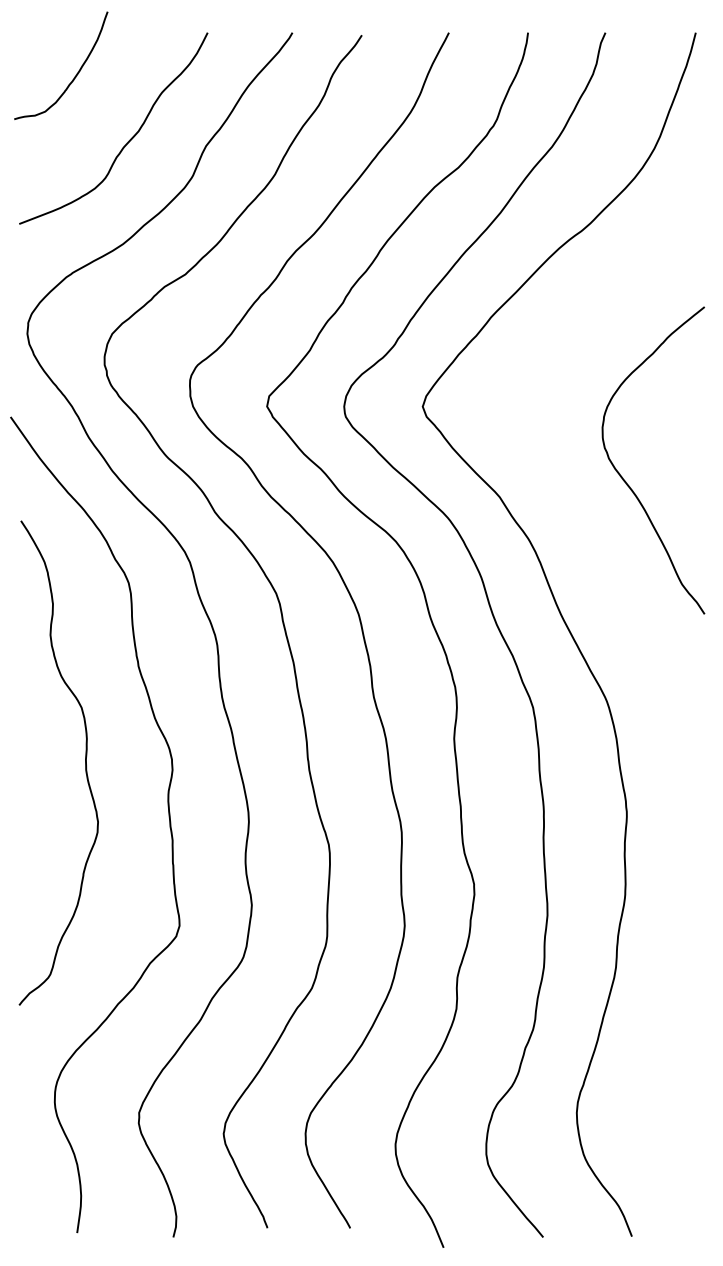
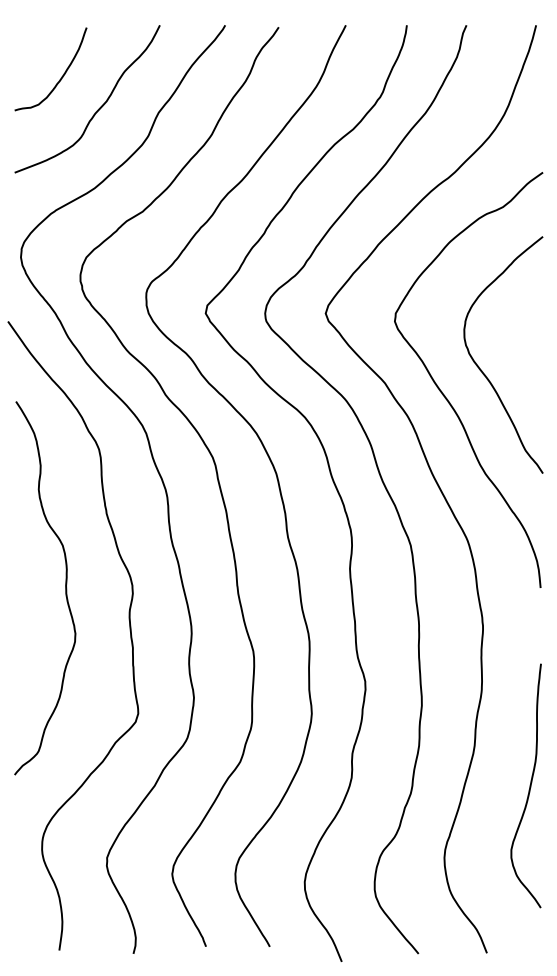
curve: (76, 73) -> (62, 75), moved
curve: (579, 515) -> (446, 397), added
curve: (687, 1019) -> (529, 785), added

